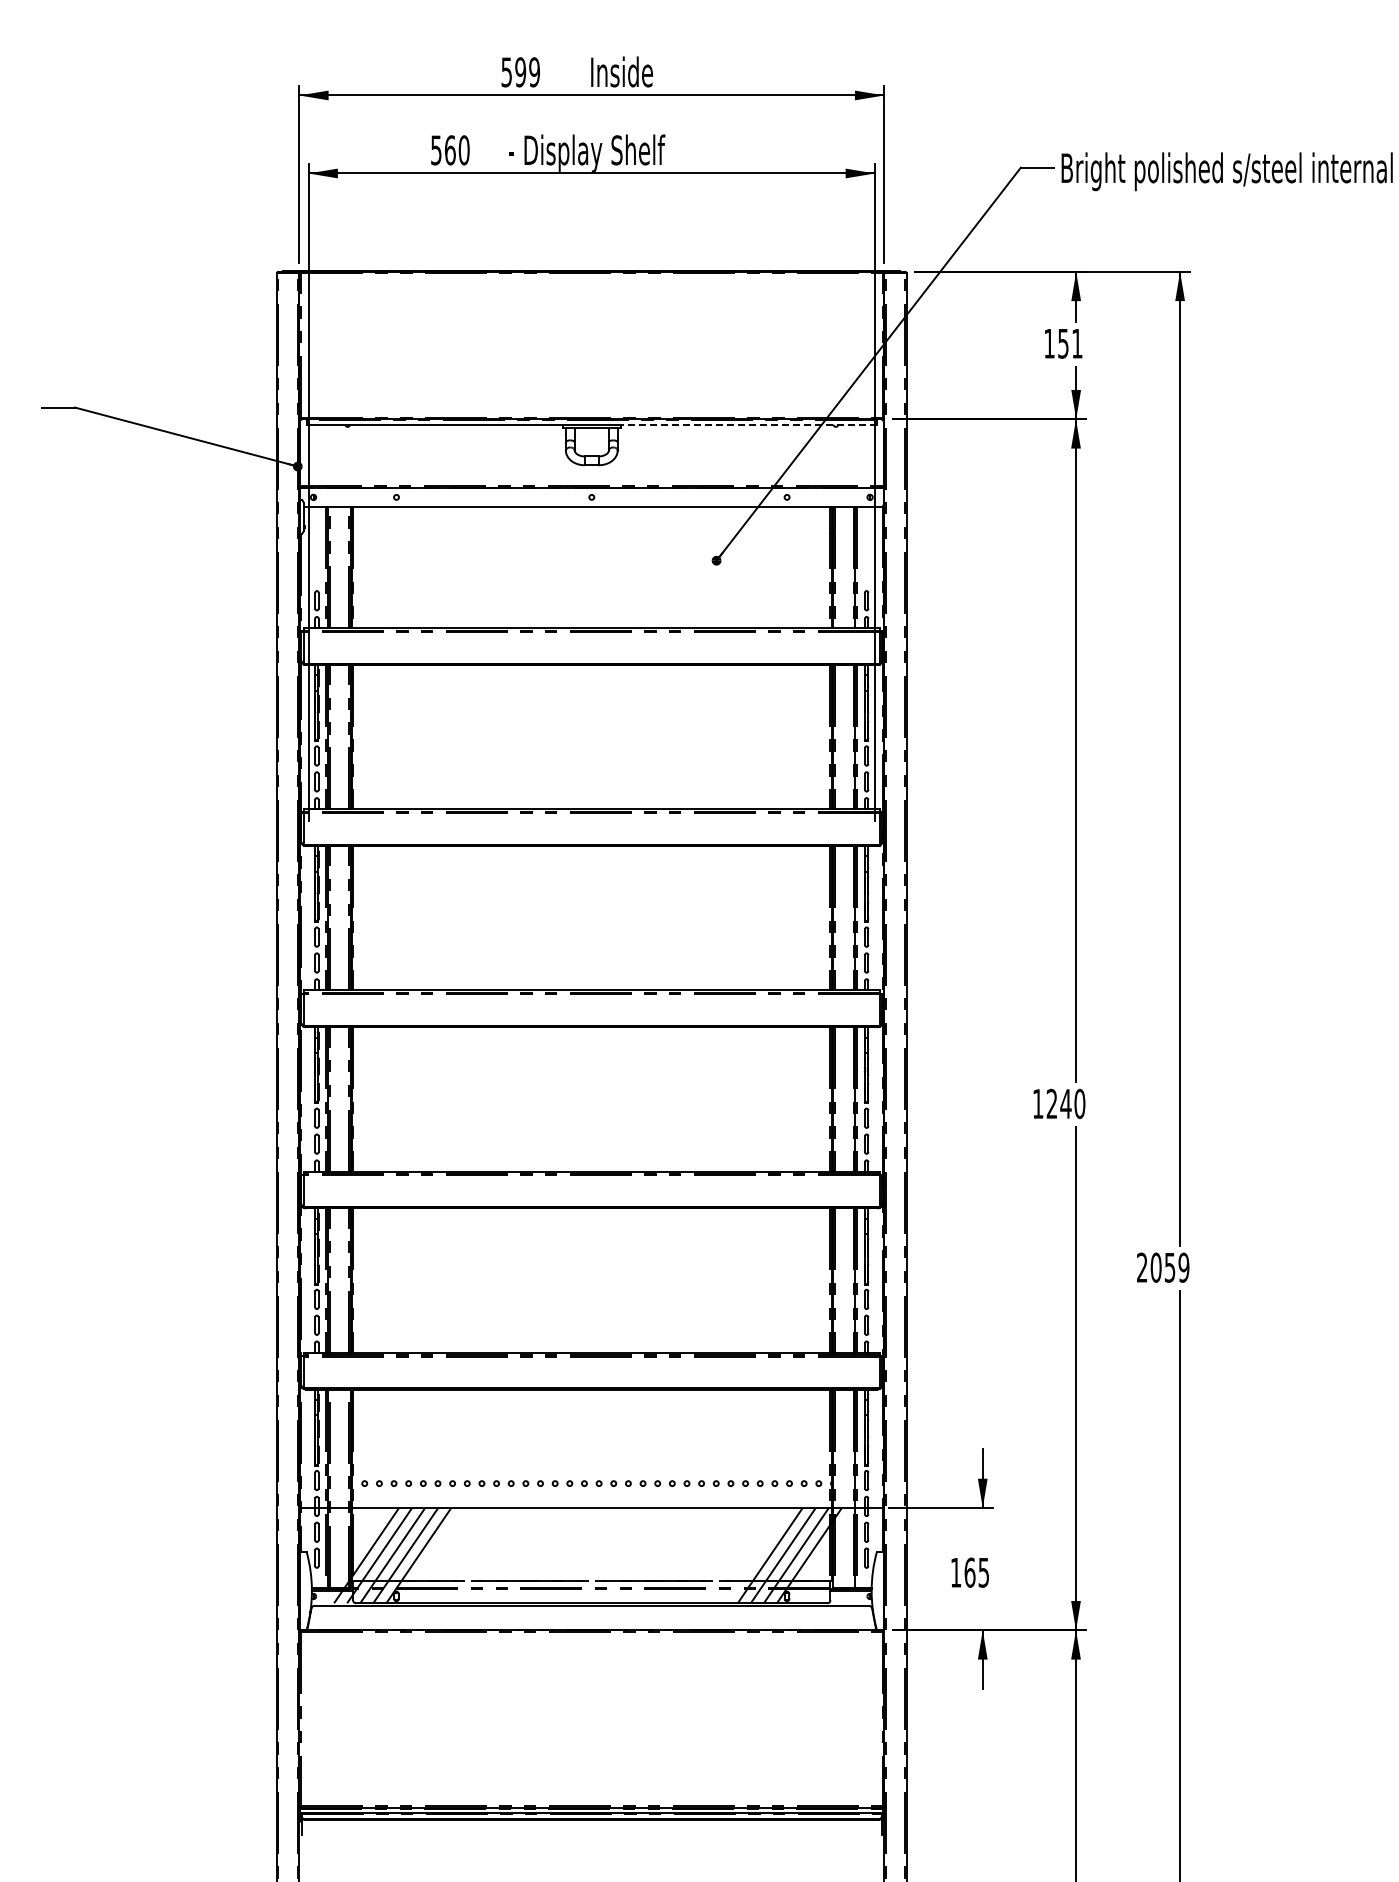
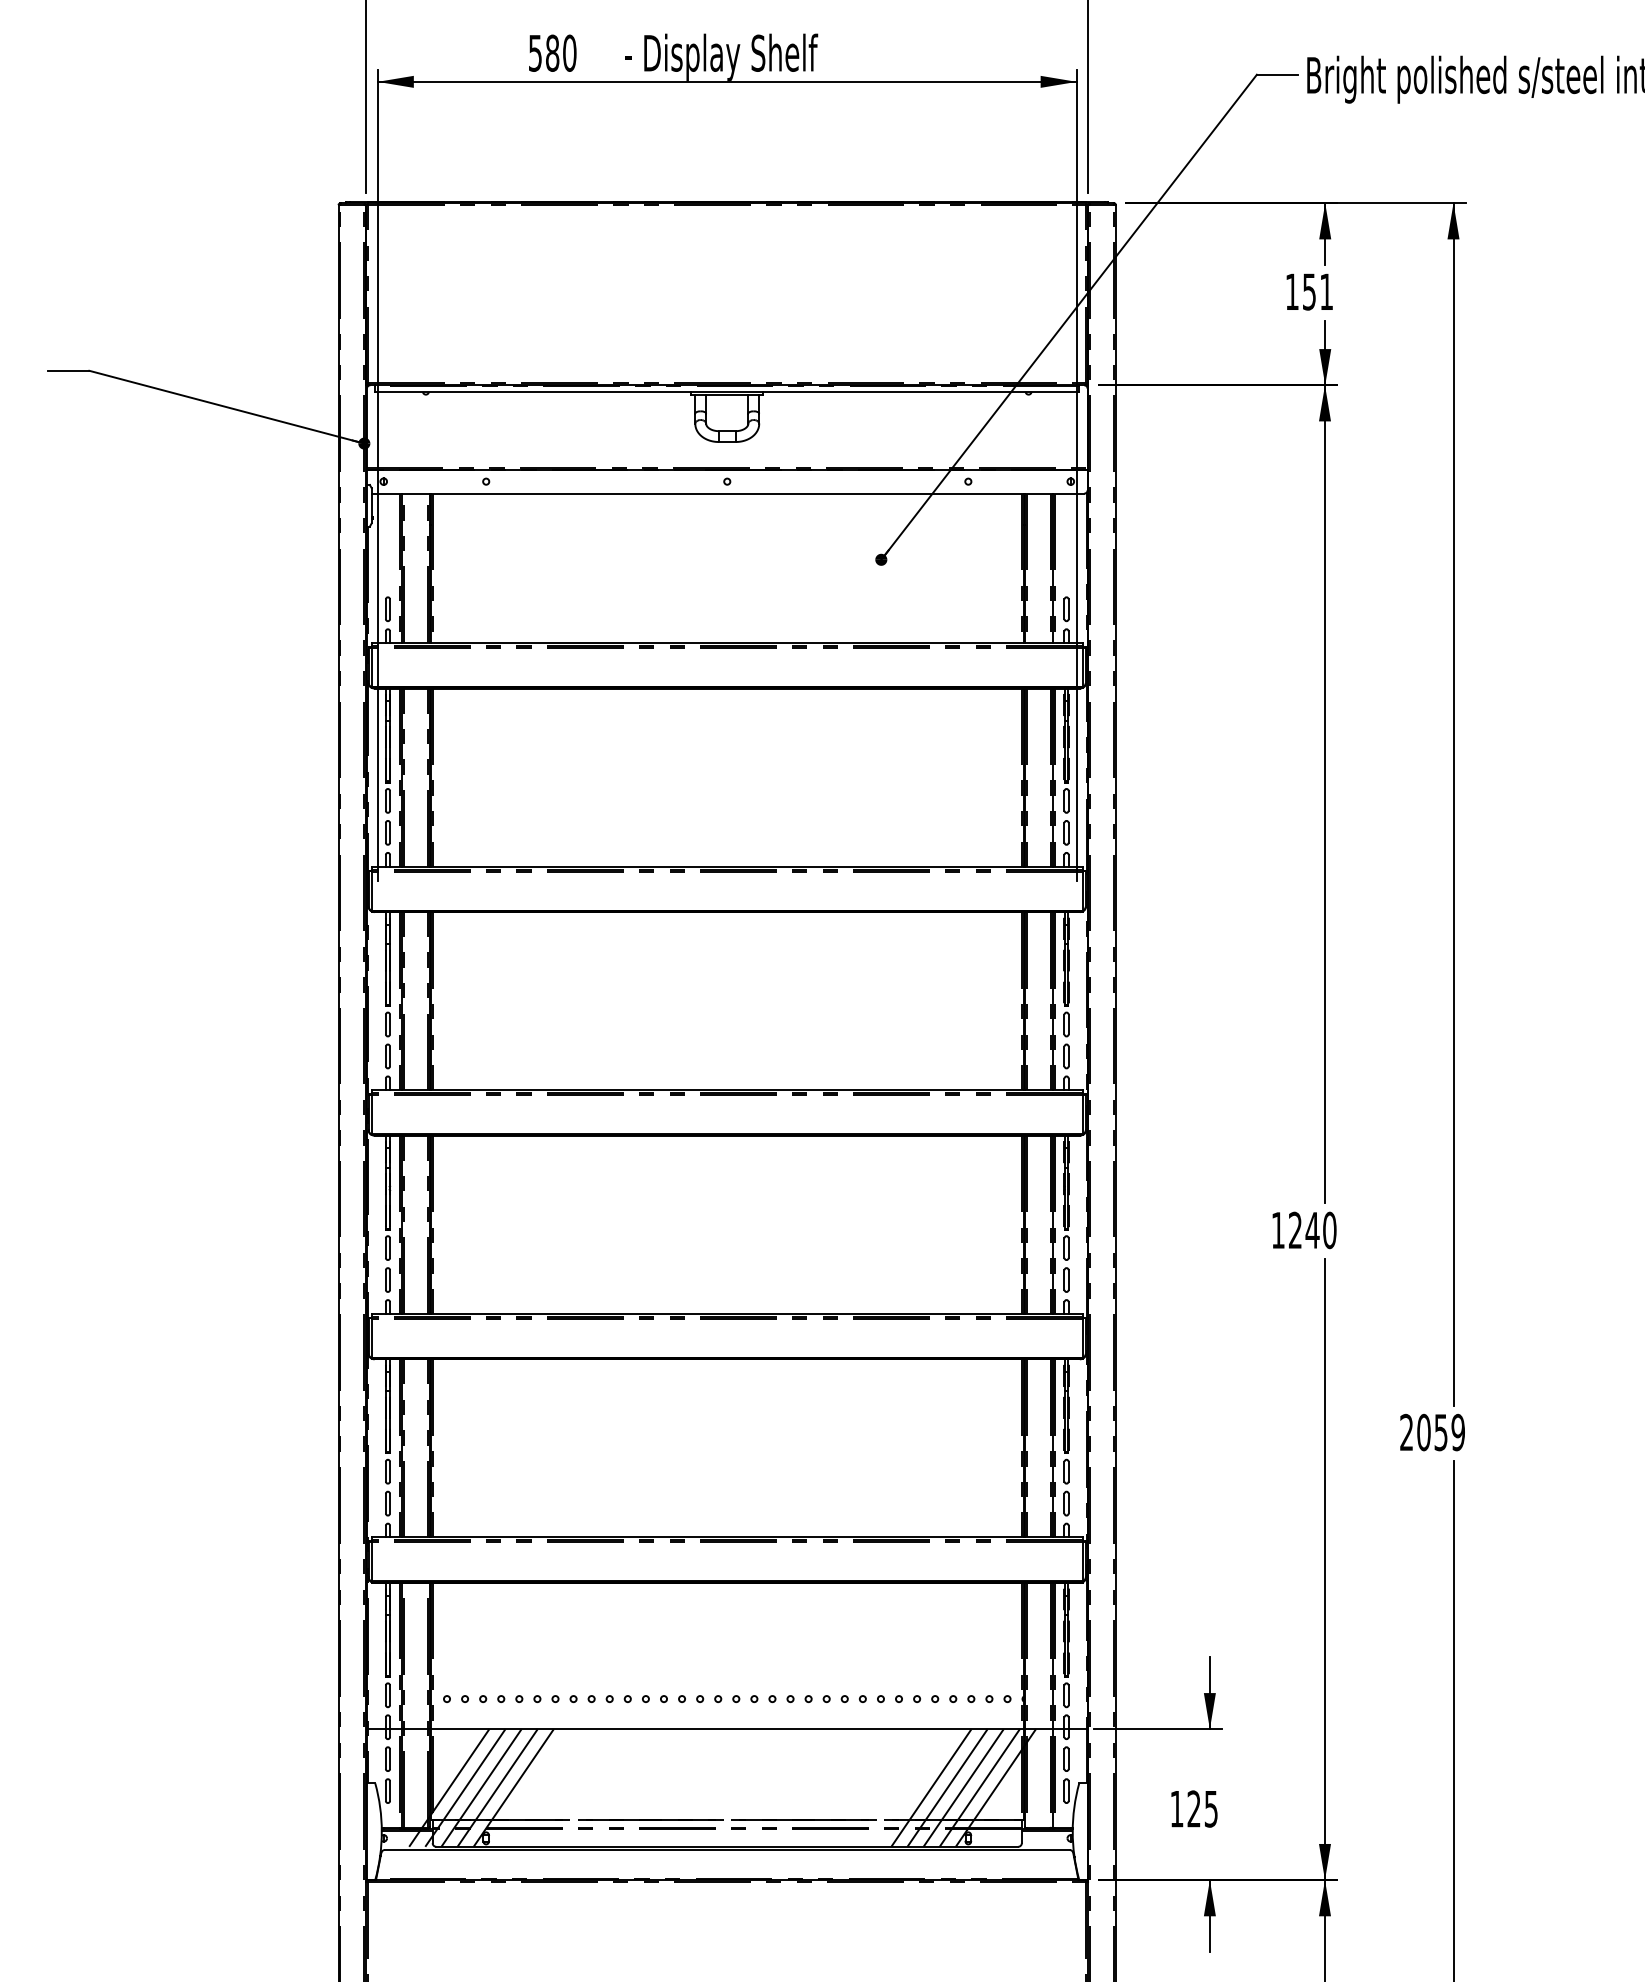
text: (449, 150) -> (551, 53), 560 -> 580
line: (749, 424) -> (921, 391), dashed -> solid
line: (756, 1555) -> (930, 1787), added
text: (969, 1572) -> (1193, 1808), 165 -> 125

